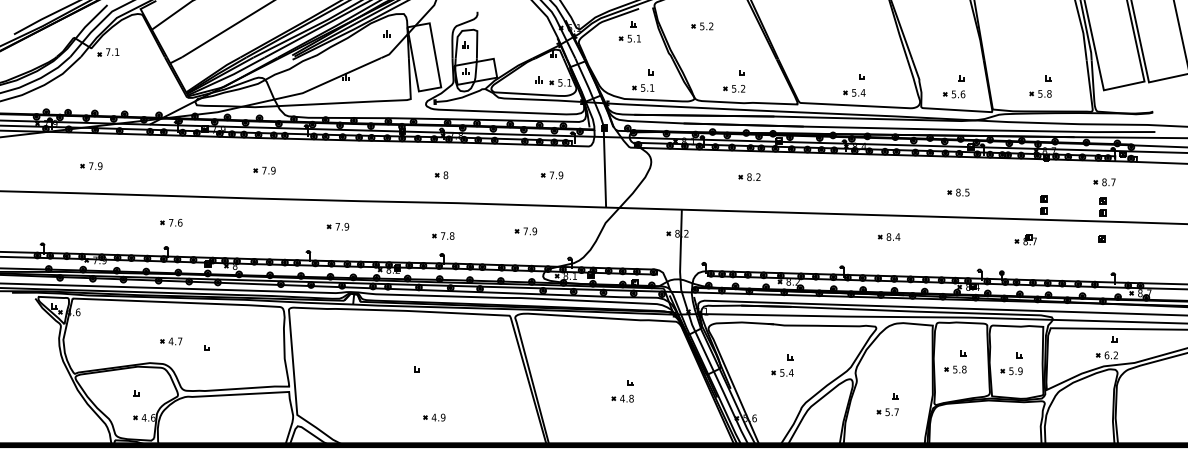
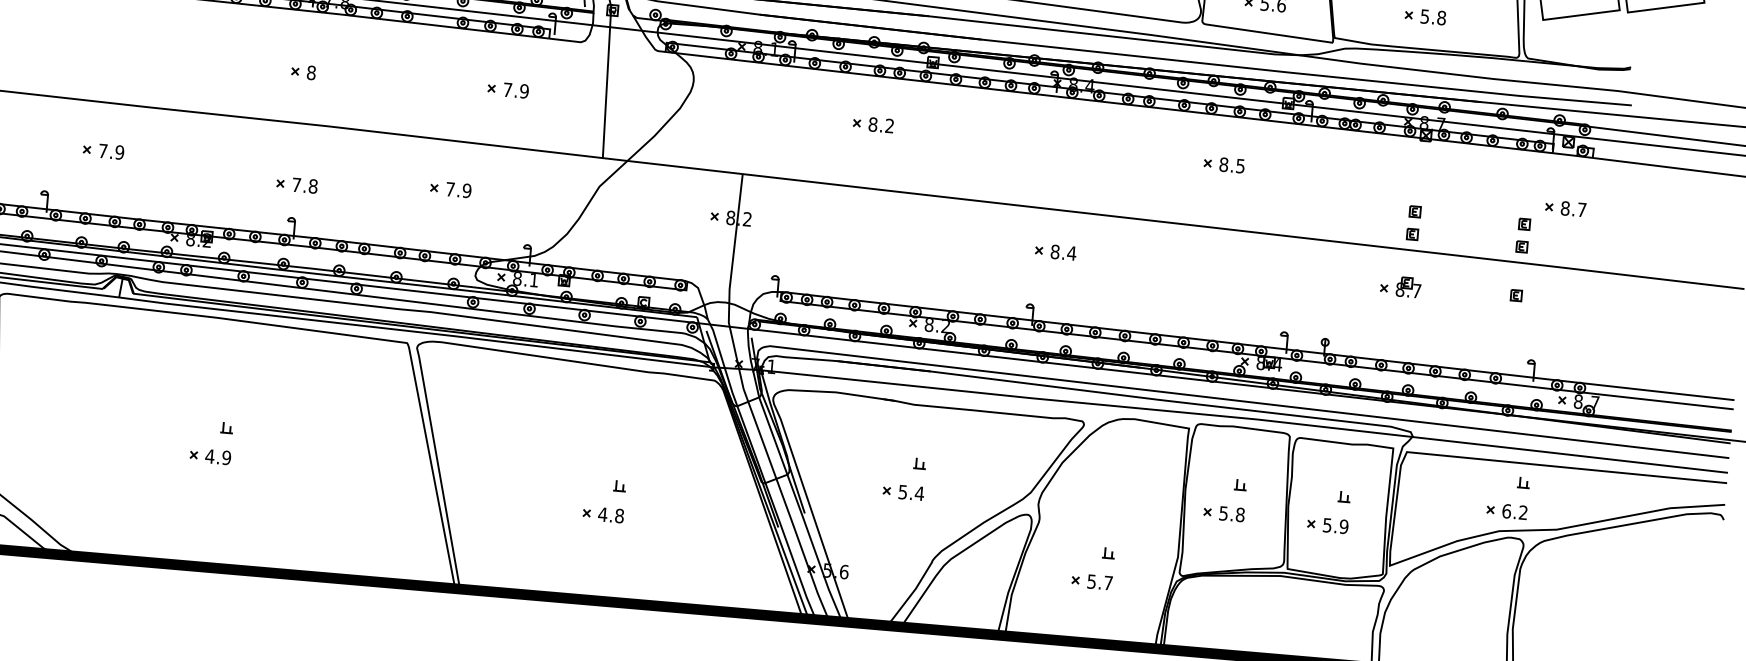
part: (1104, 182) -> (1565, 208), moved
part: (958, 192) -> (1224, 164), moved
part: (889, 236) -> (1056, 250), moved
part: (1025, 239) -> (1400, 286), moved
part: (434, 417) -> (210, 456), moved

